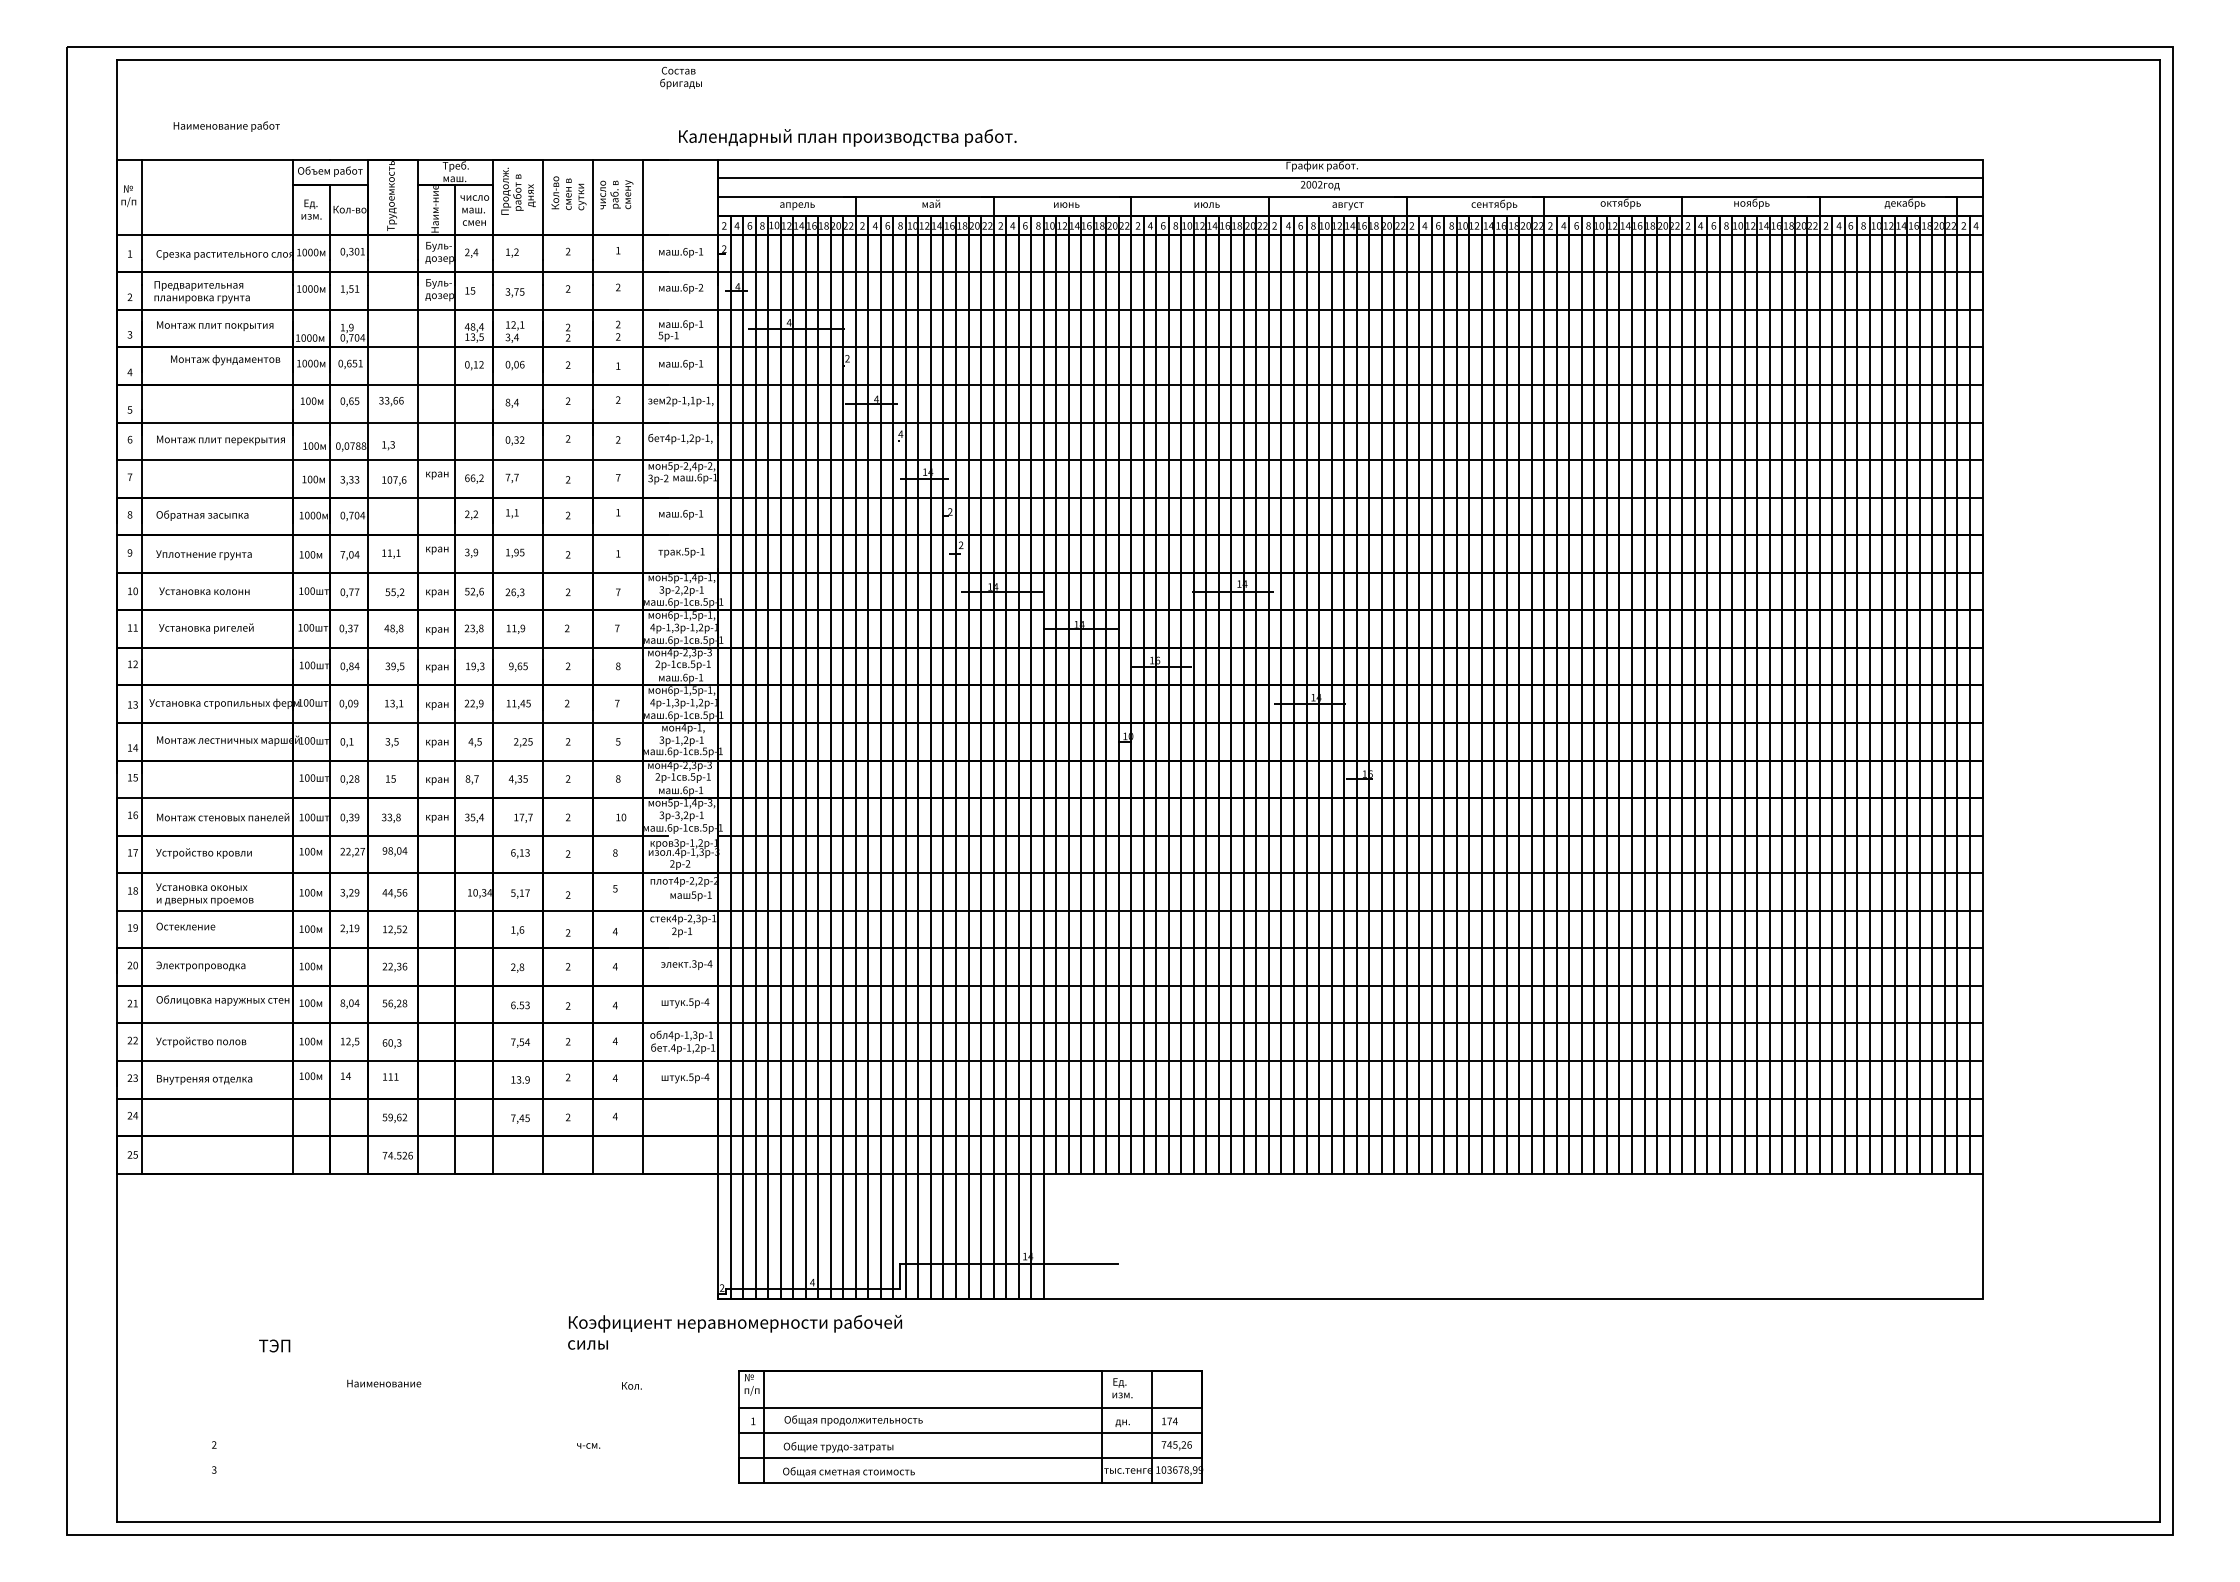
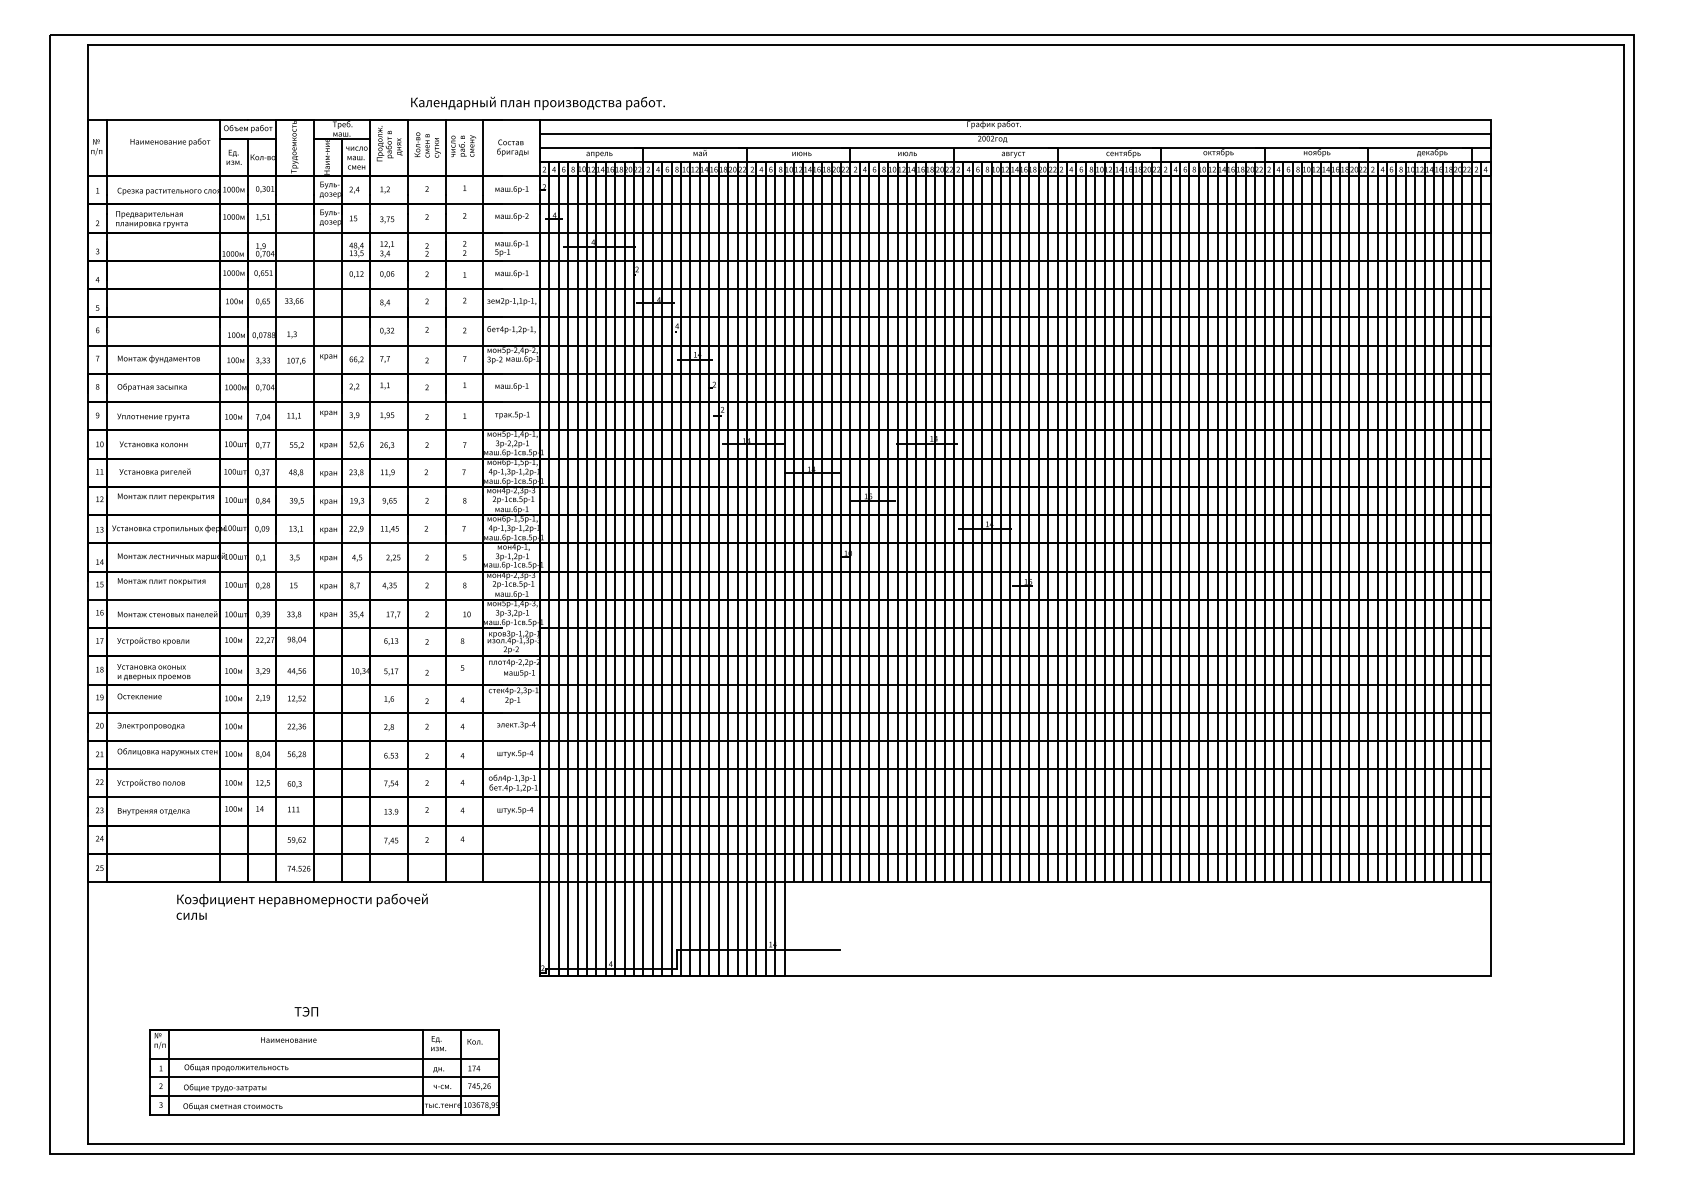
text: (680, 77) -> (512, 147), moved
text: (226, 126) -> (170, 142), moved
text: (847, 137) -> (537, 103), moved
text: (215, 325) -> (161, 581), moved
text: (225, 360) -> (158, 359), moved
text: (220, 440) -> (165, 497), moved
text: (734, 1332) -> (301, 906), moved
text: (274, 1345) -> (306, 1011), moved
part: (970, 1426) -> (324, 1072), moved

